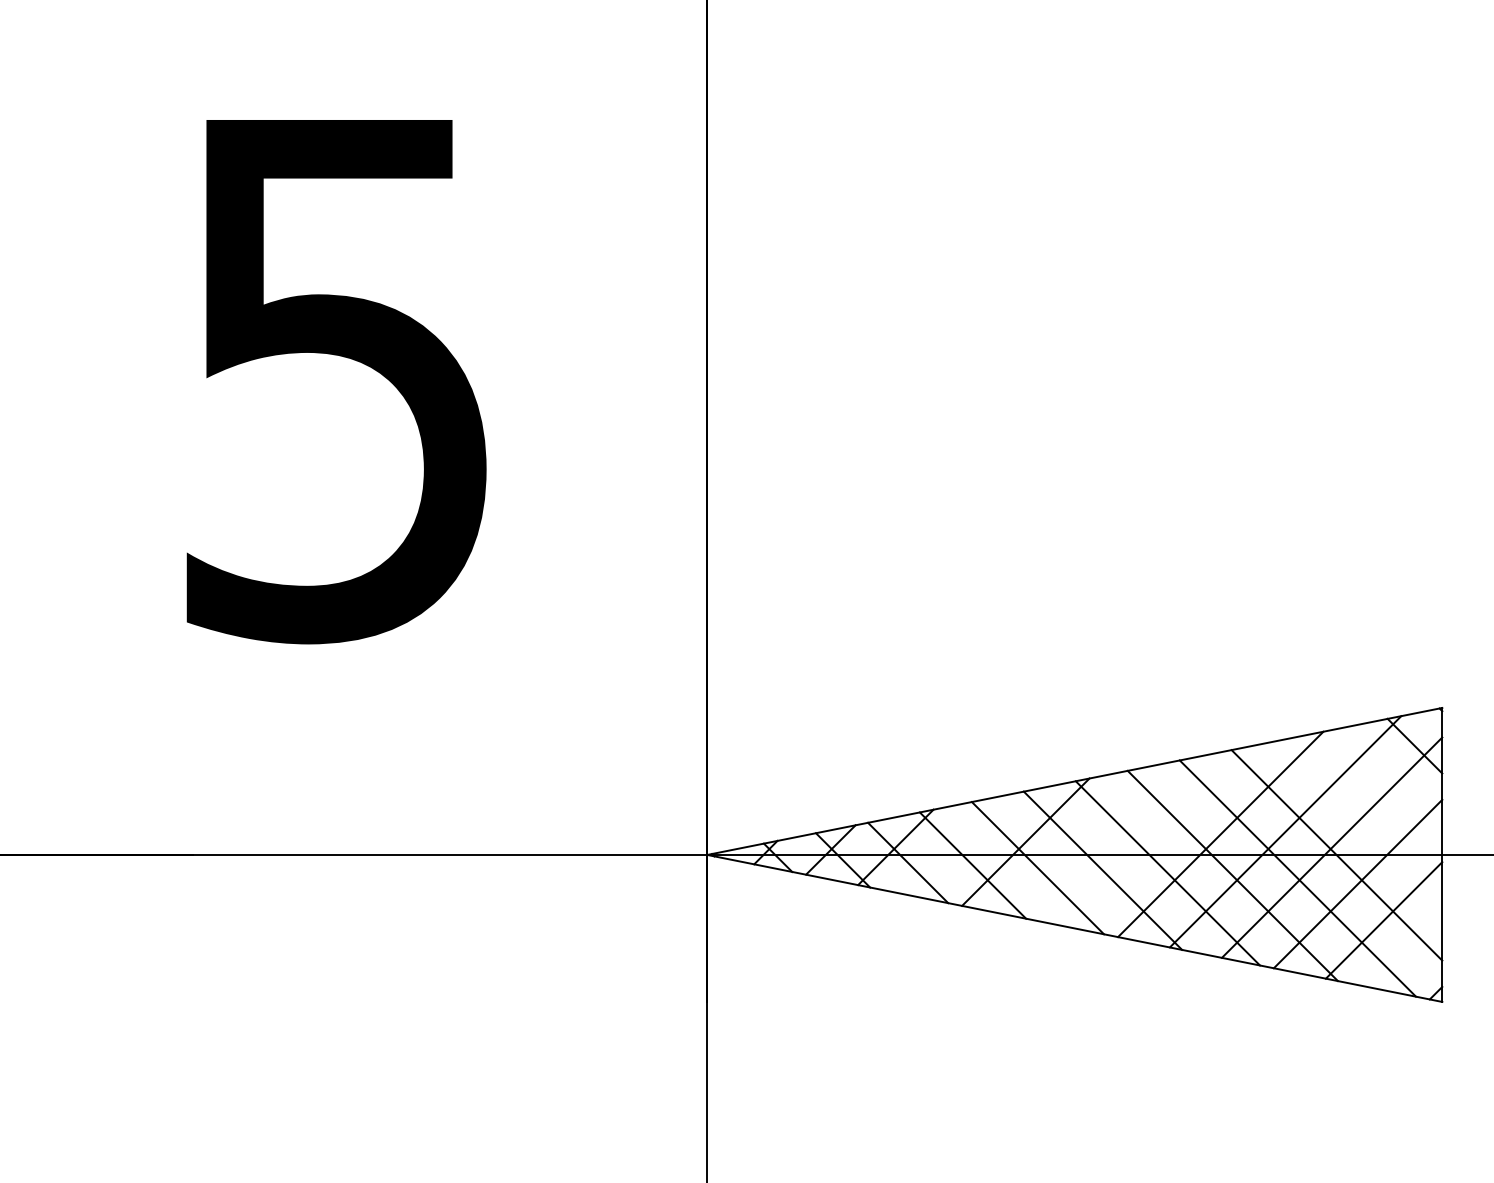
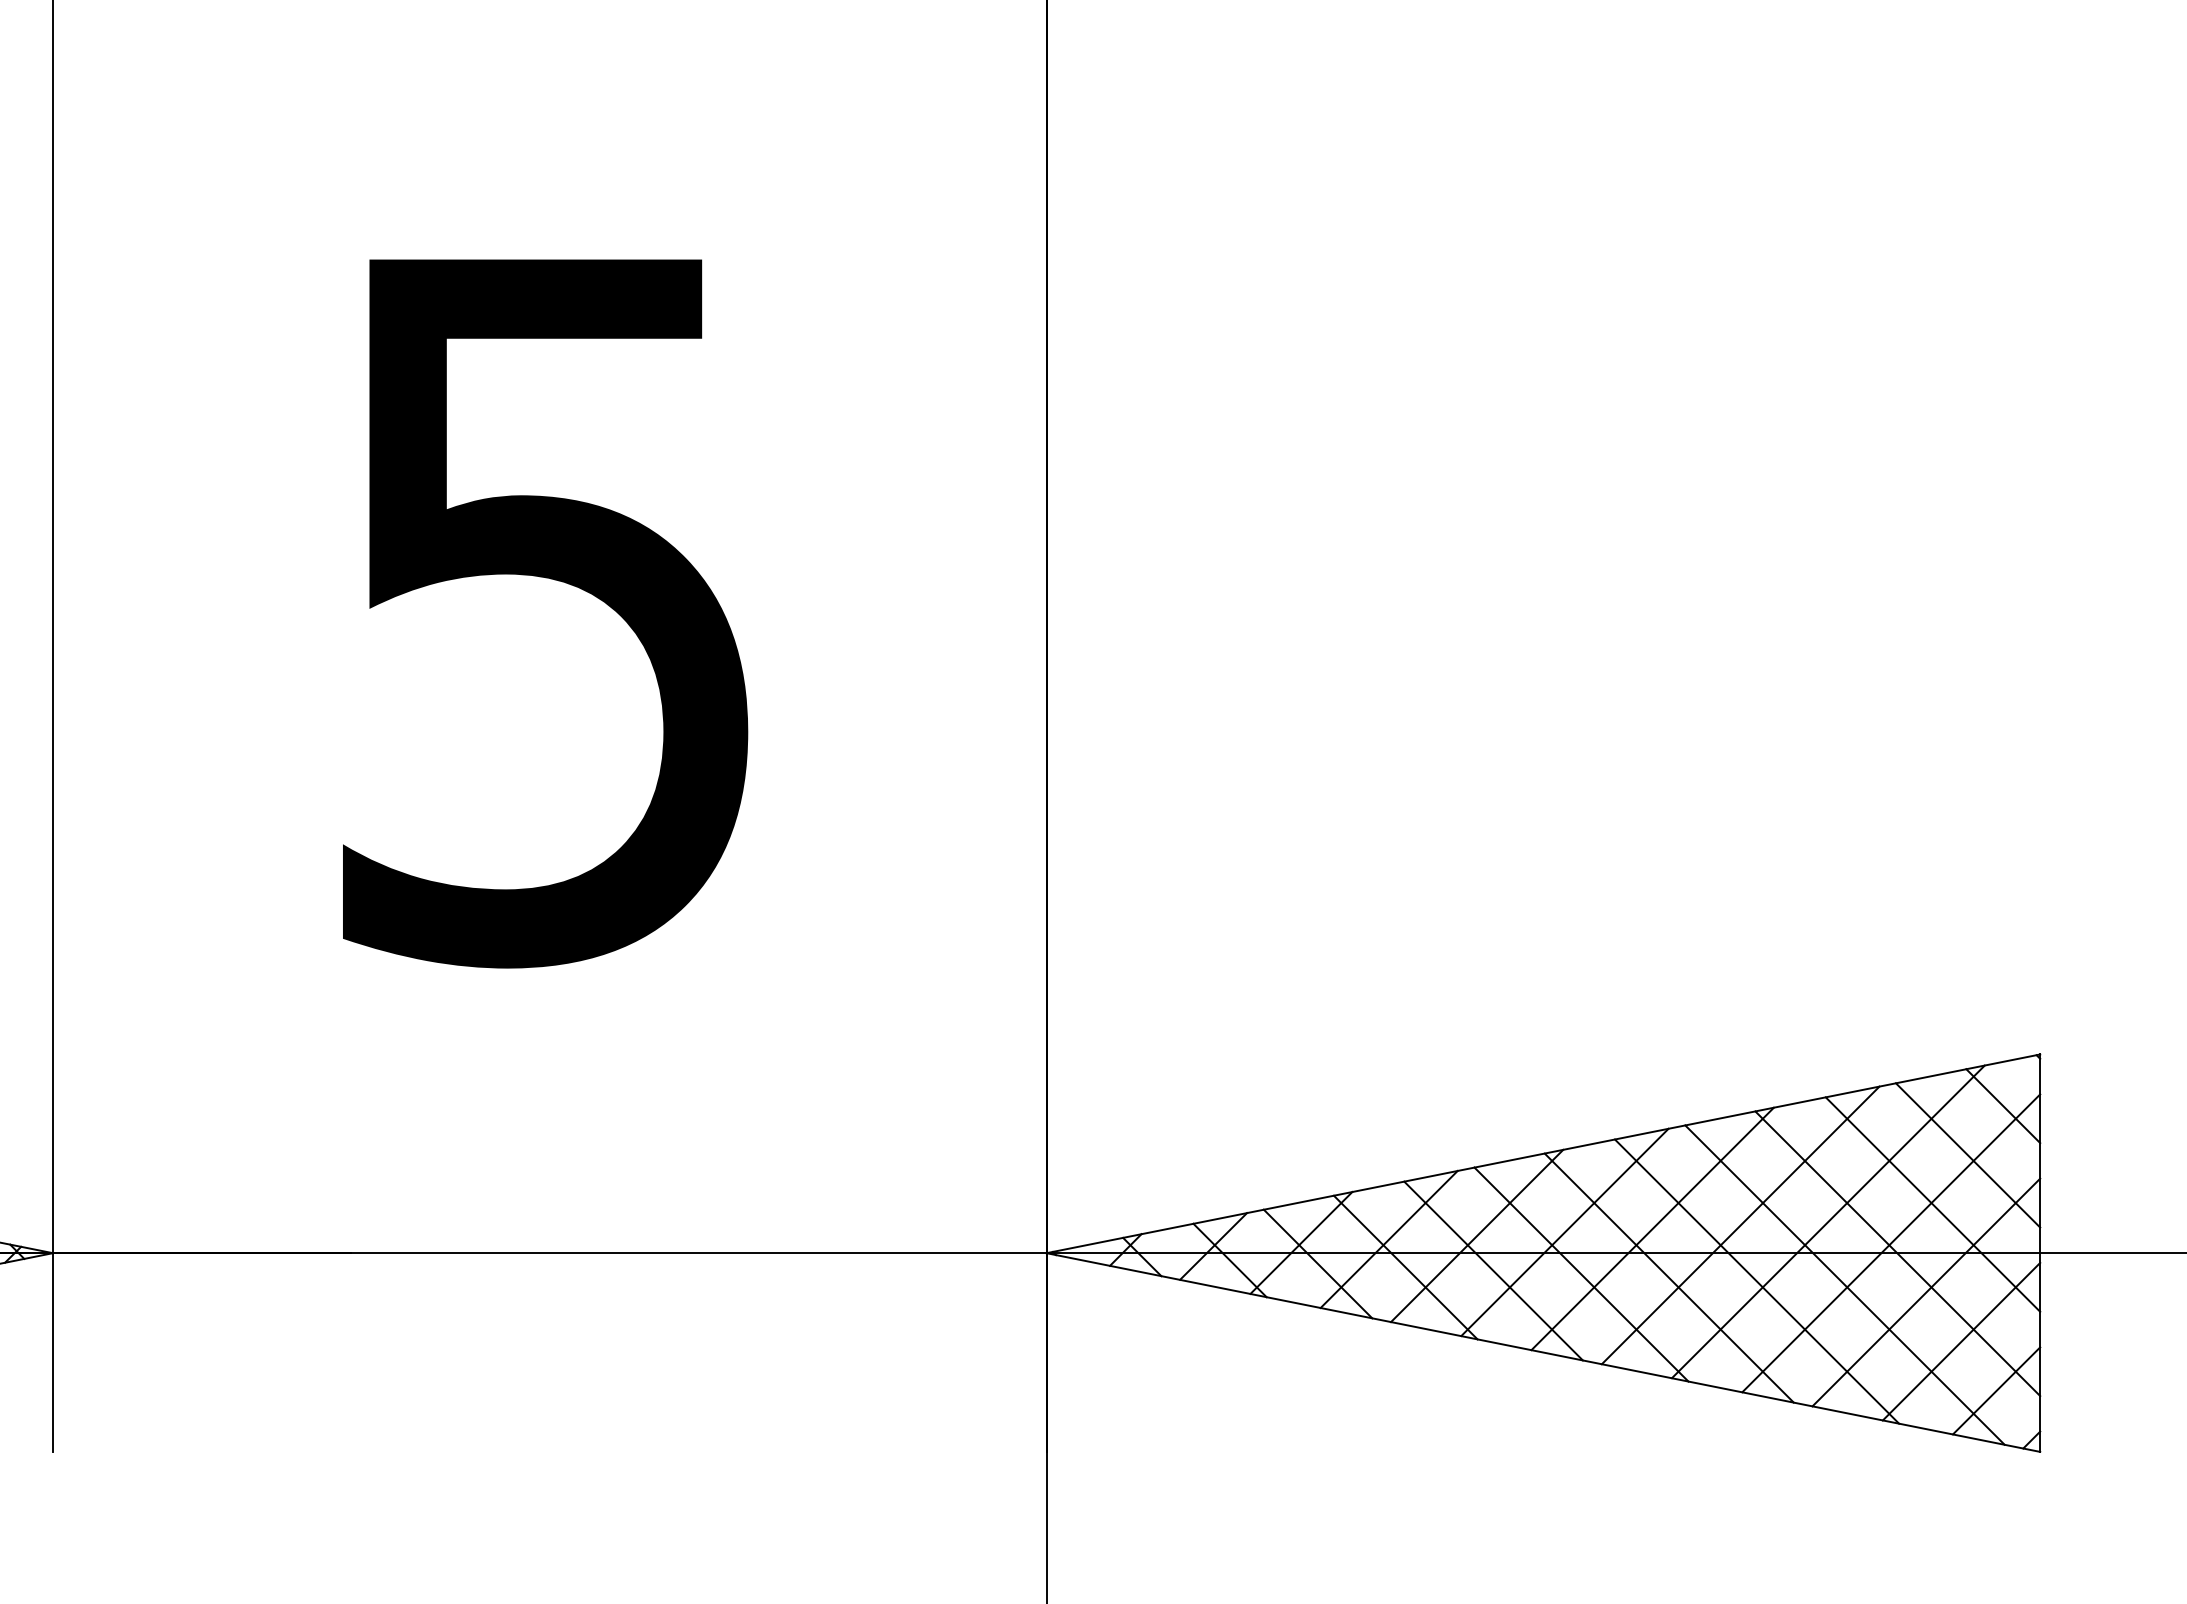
line: (1388, 782) -> (1967, 1155), added
line: (1362, 818) -> (1932, 1204), added
line: (1155, 836) -> (1652, 1228), added
line: (1090, 839) -> (1564, 1232), added
line: (960, 844) -> (1388, 1239), added
line: (1409, 956) -> (1996, 1390), added

